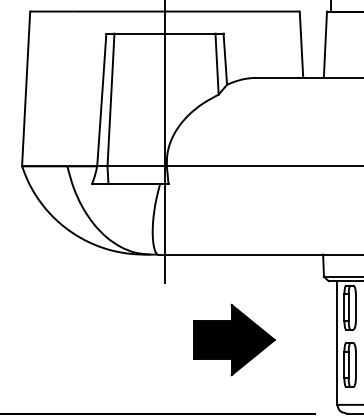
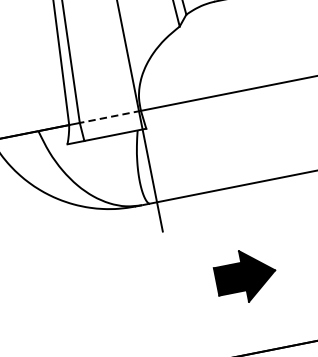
line: (137, 166) -> (110, 117), solid -> dashed
part: (234, 339) -> (245, 275), size x0.7

